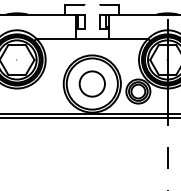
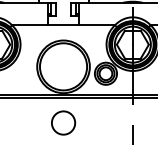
circle: (91, 83) -> (62, 122), moved

